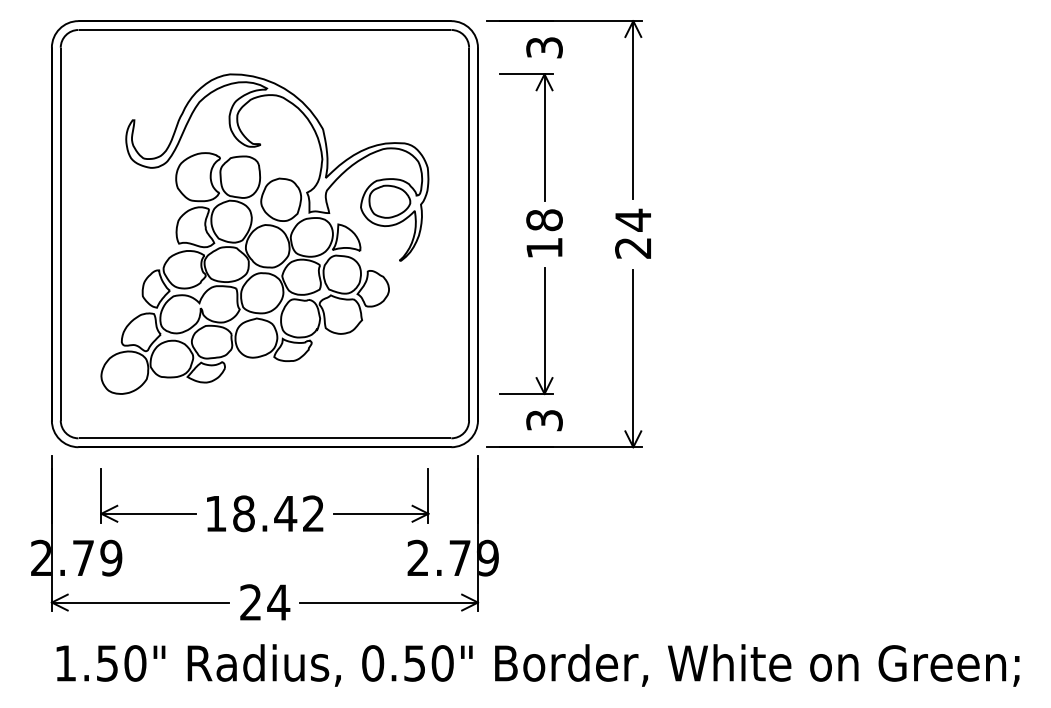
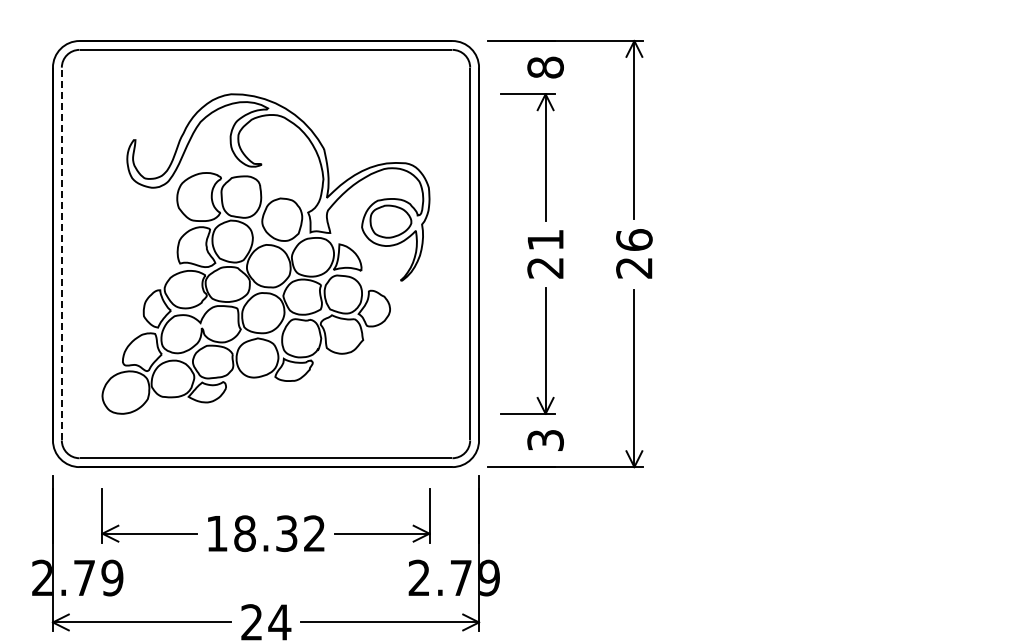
text: (544, 47) -> (545, 67), 3 -> 8
text: (633, 219) -> (634, 239), 24 -> 26
line: (60, 233) -> (61, 253), solid -> dashed
text: (544, 233) -> (545, 253), 18 -> 21
text: (285, 513) -> (286, 533), 18.42 -> 18.32

